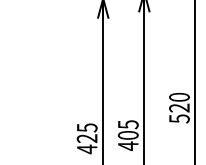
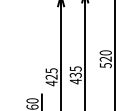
text: (127, 134) -> (75, 74), 405 -> 435

